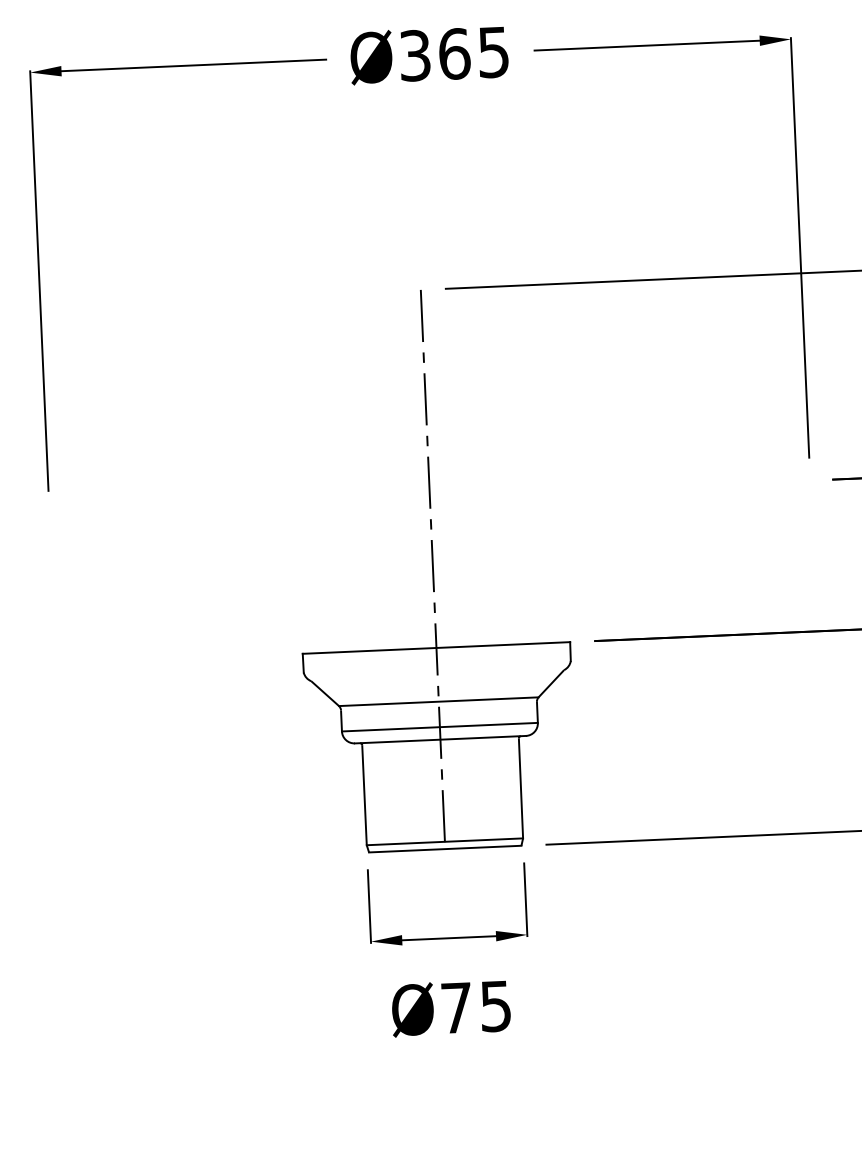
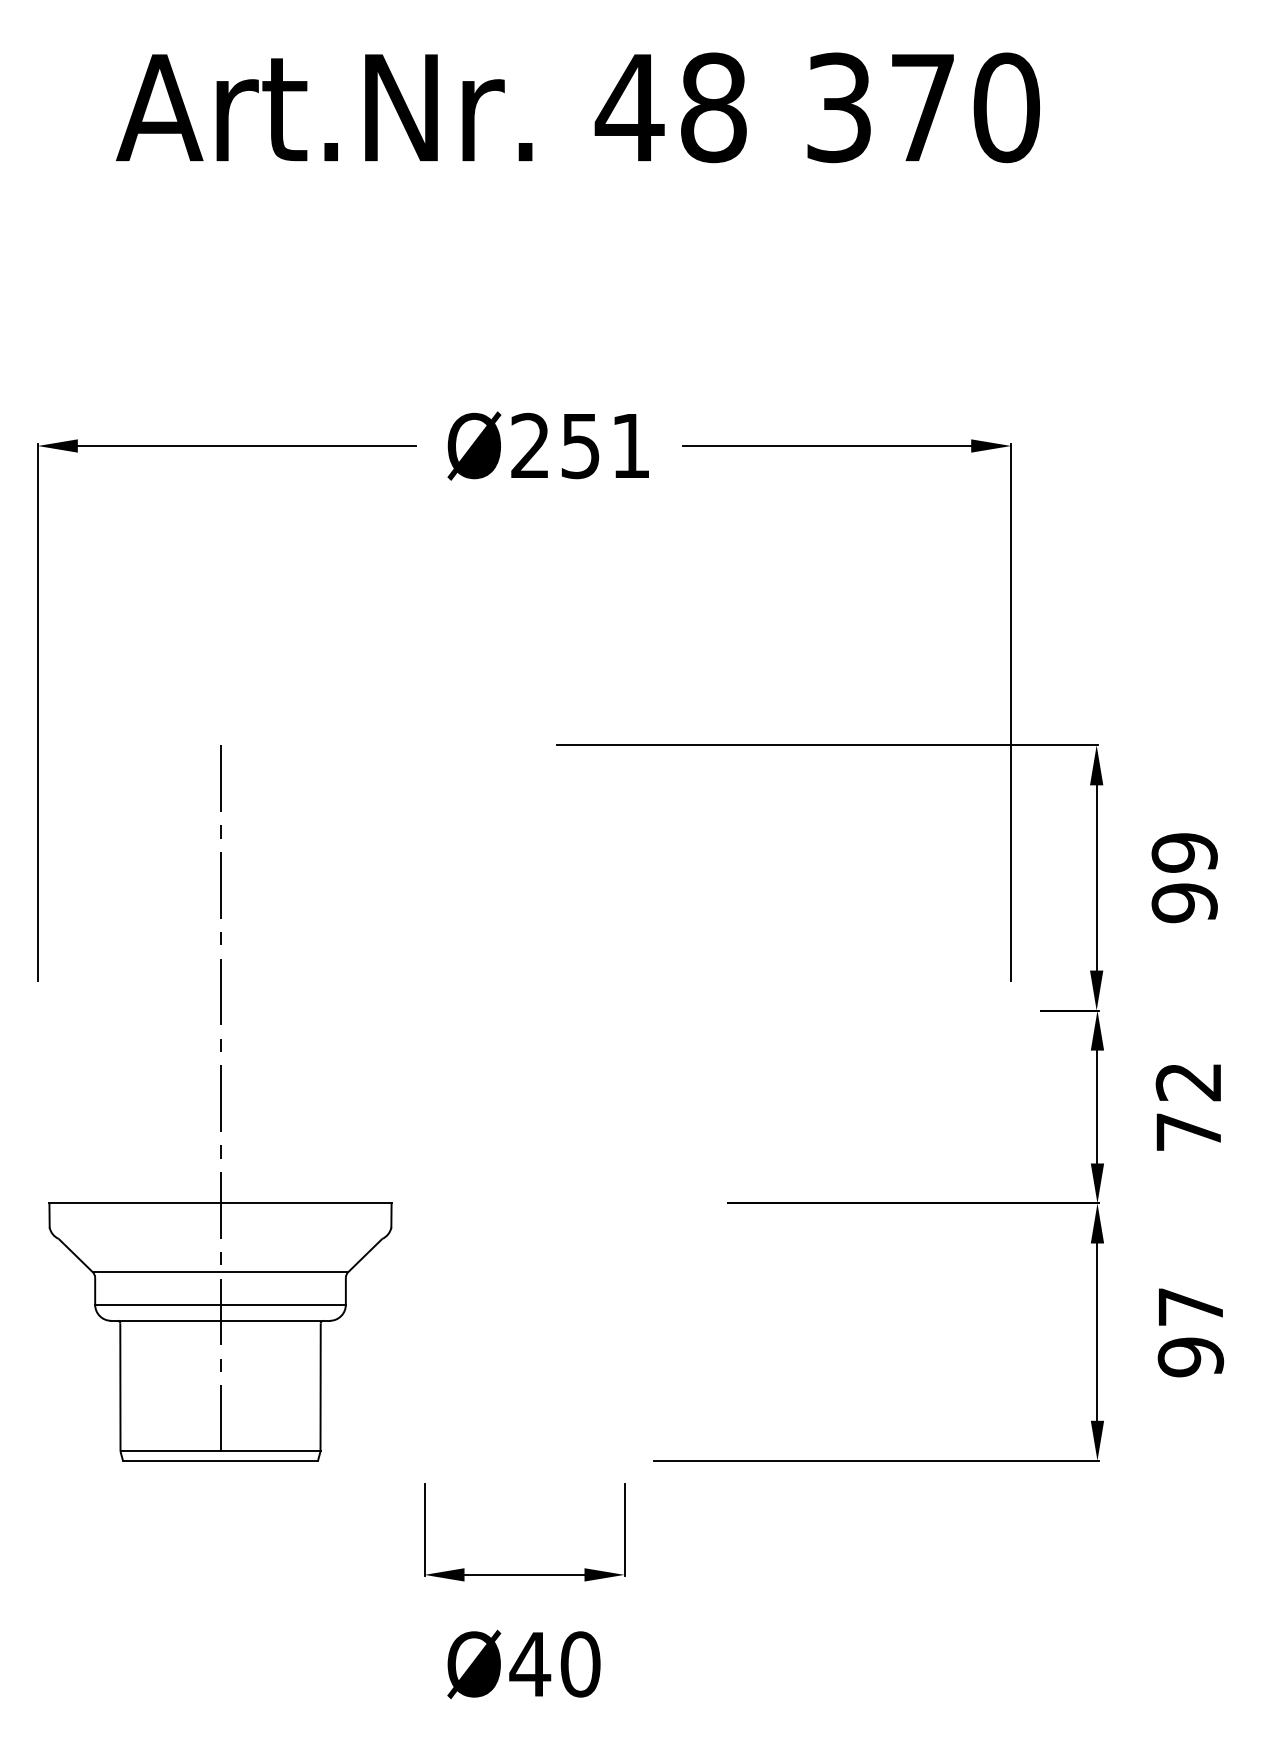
text: (454, 53) -> (580, 445), Ø365 -> Ø251
part: (433, 569) -> (220, 1103), moved
text: (475, 1007) -> (554, 1664), Ø75 -> Ø40

